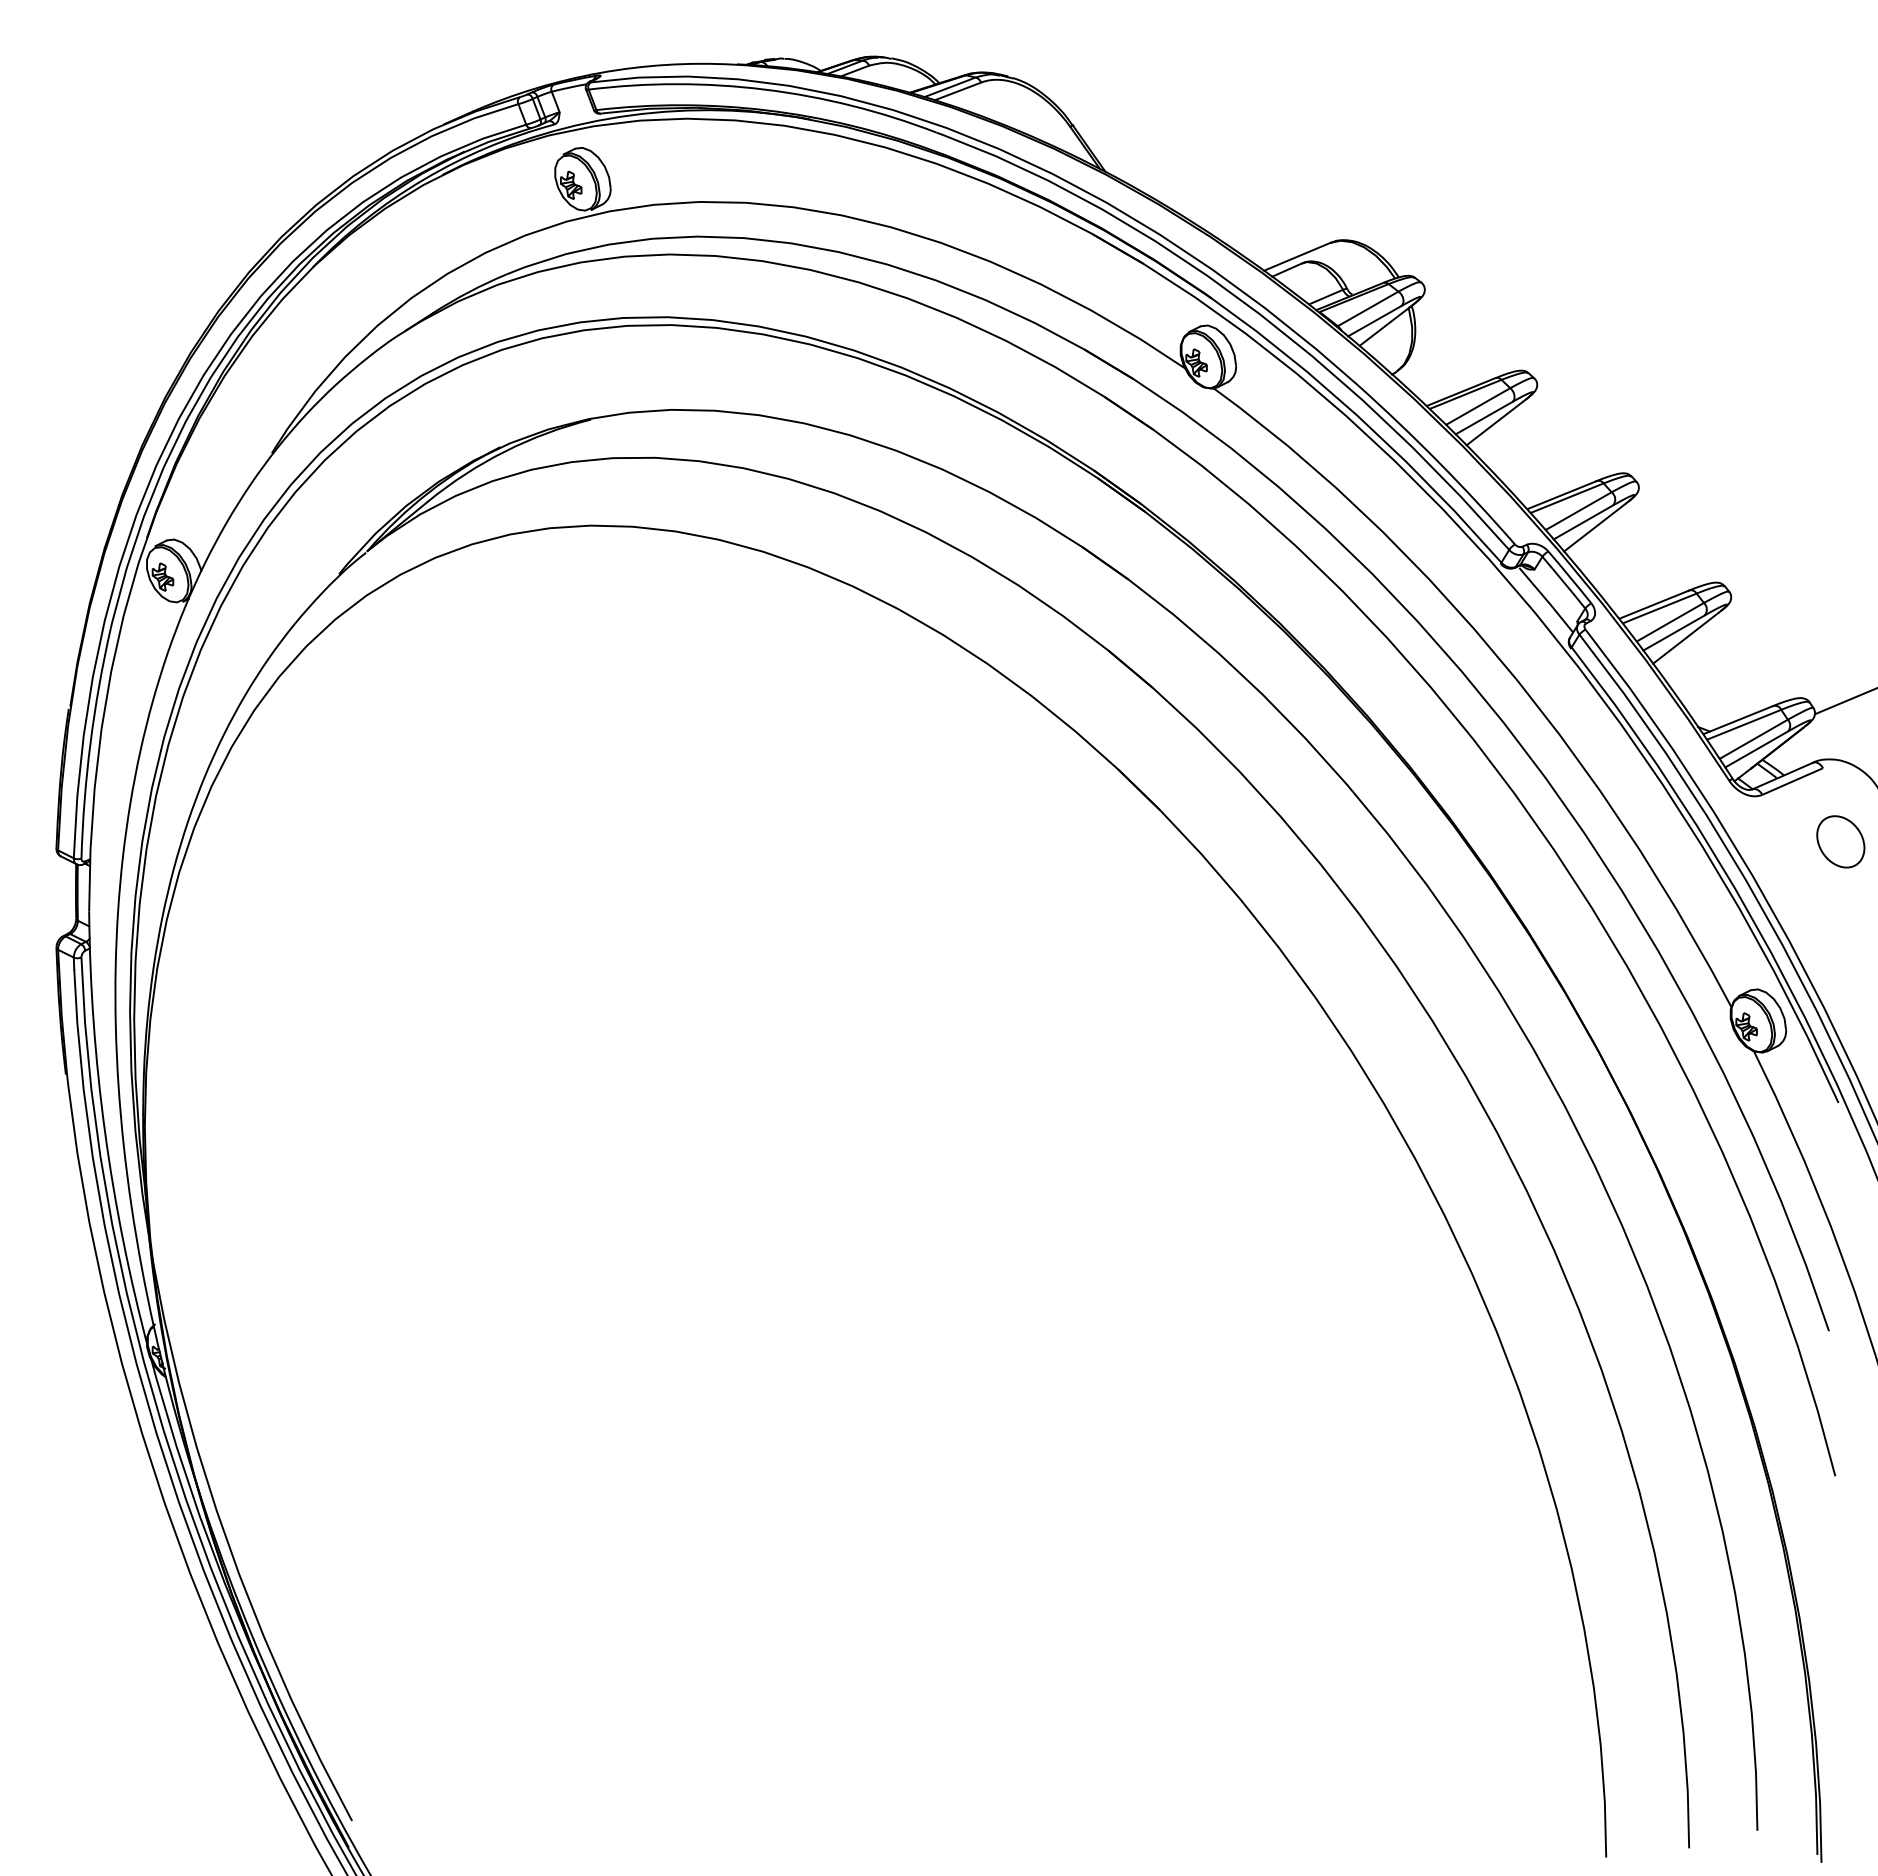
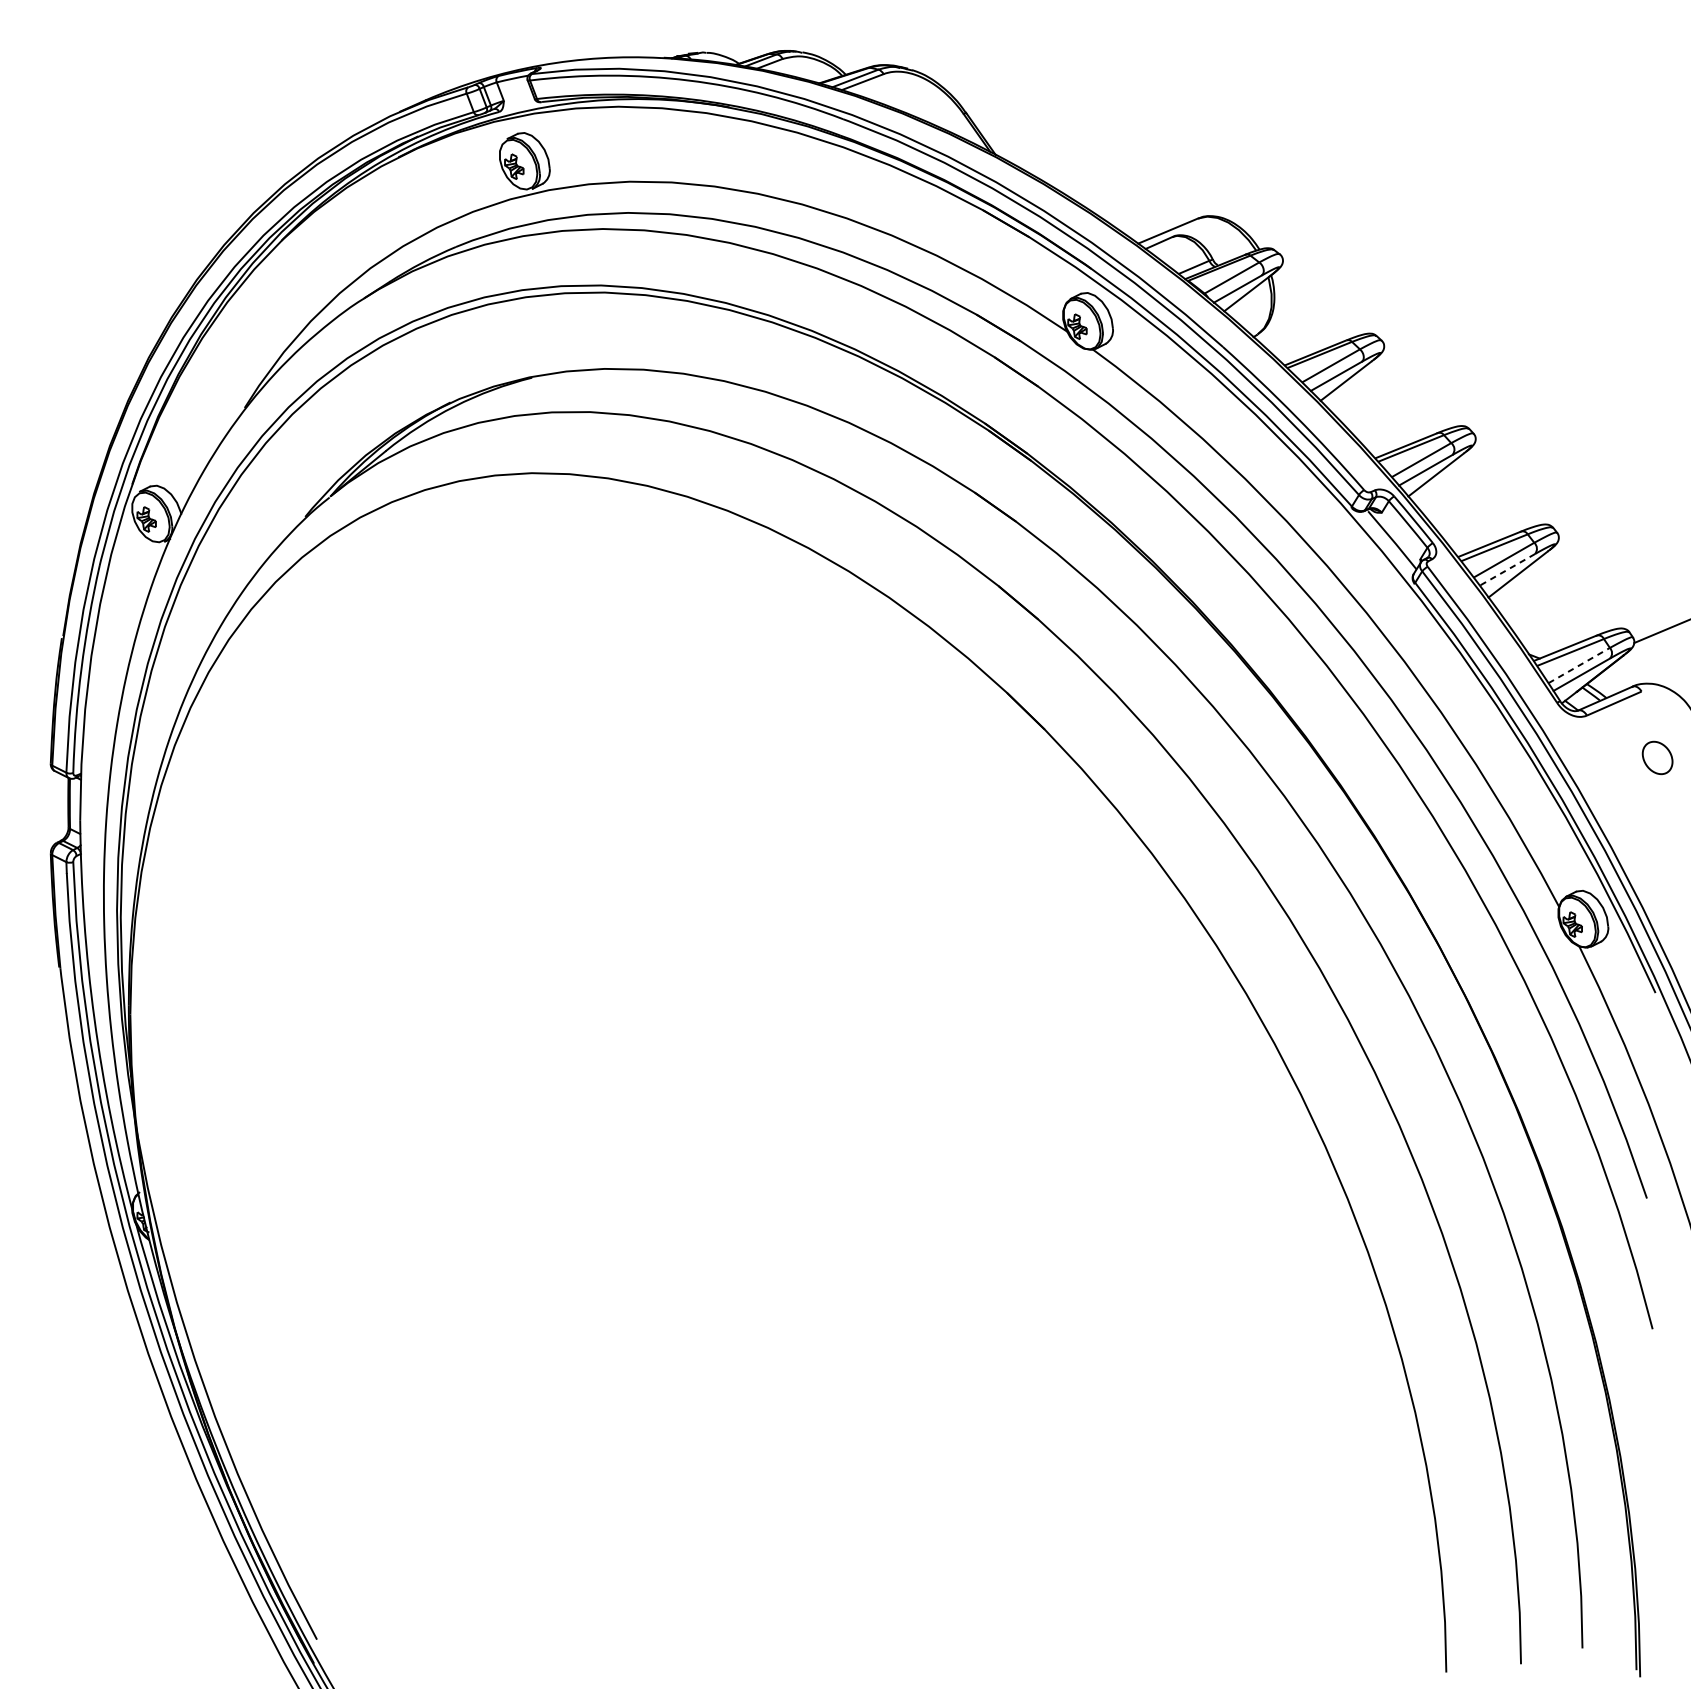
line: (1673, 633) -> (1506, 570), solid -> dashed
line: (1754, 739) -> (1579, 665), solid -> dashed
part: (1840, 841) -> (1657, 757), size x0.7

